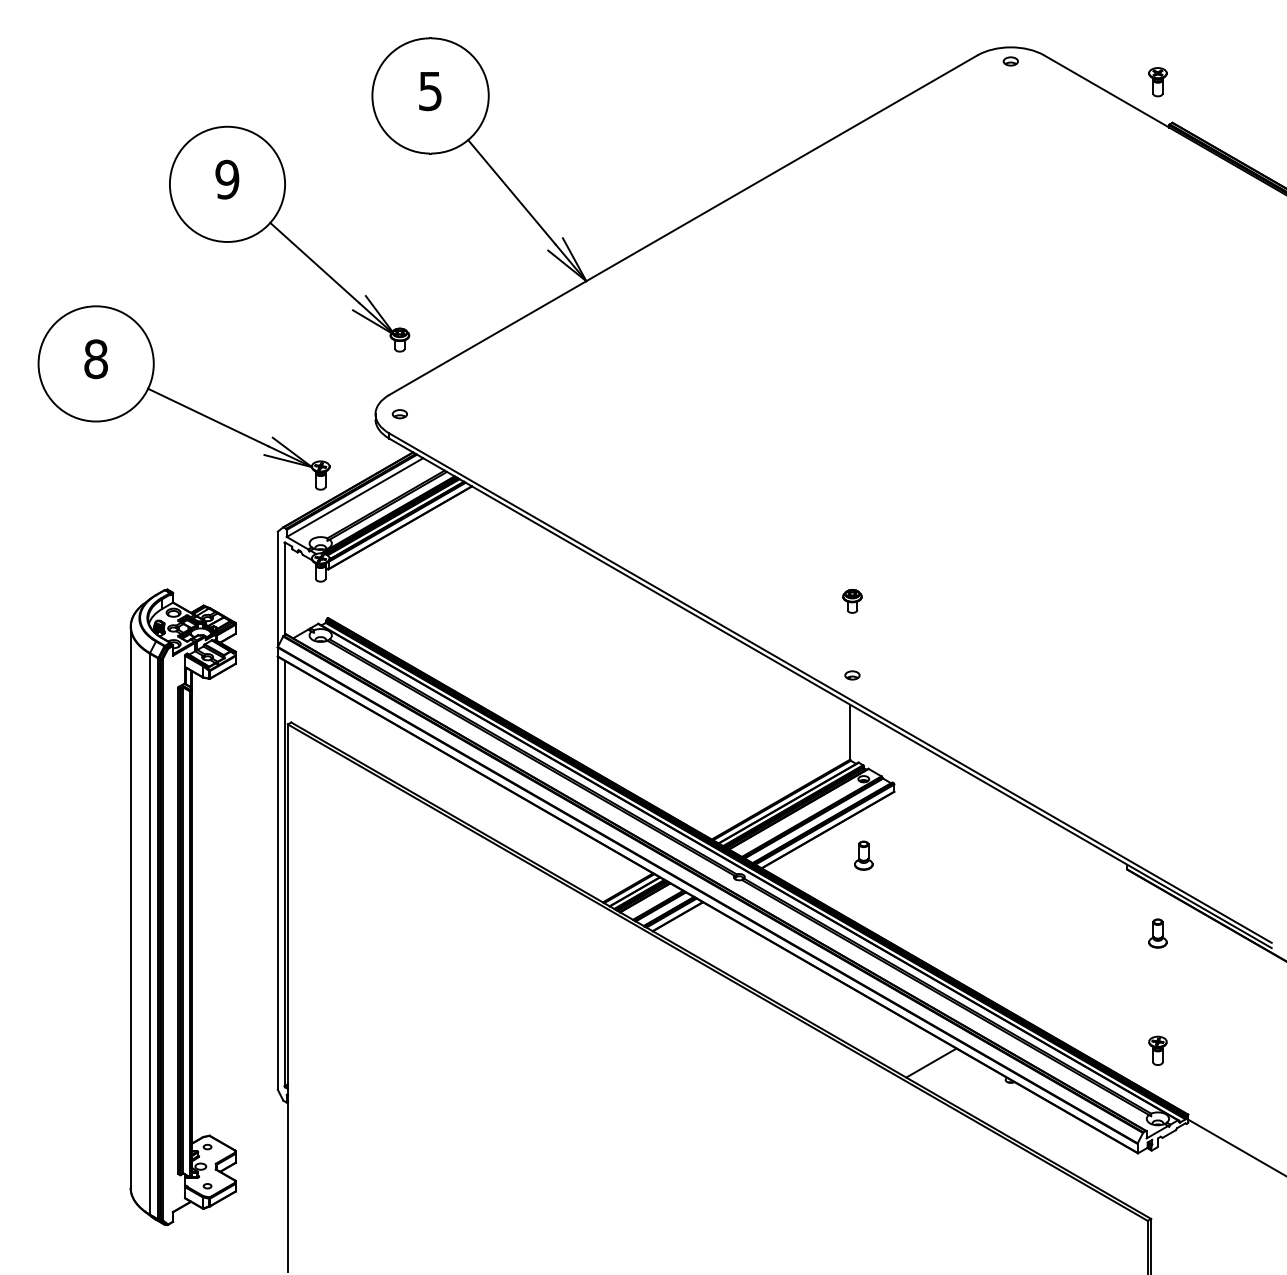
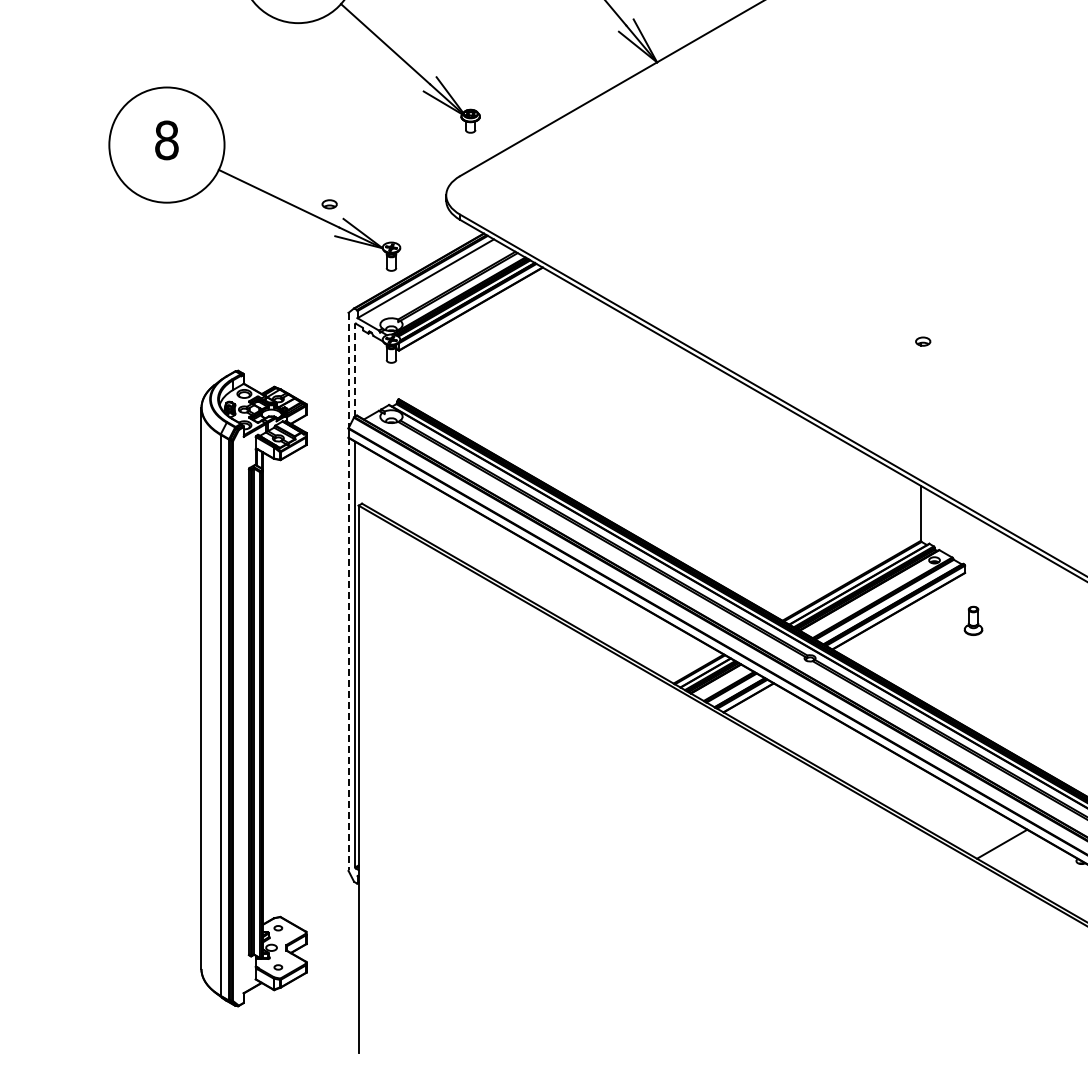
part: (399, 414) -> (329, 204), moved
line: (284, 588) -> (355, 369), solid -> dashed
line: (277, 589) -> (348, 370), solid -> dashed
part: (852, 601) -> (923, 382), removed
part: (852, 675) -> (923, 341), moved
part: (863, 855) -> (973, 620), moved
line: (277, 873) -> (348, 654), solid -> dashed

